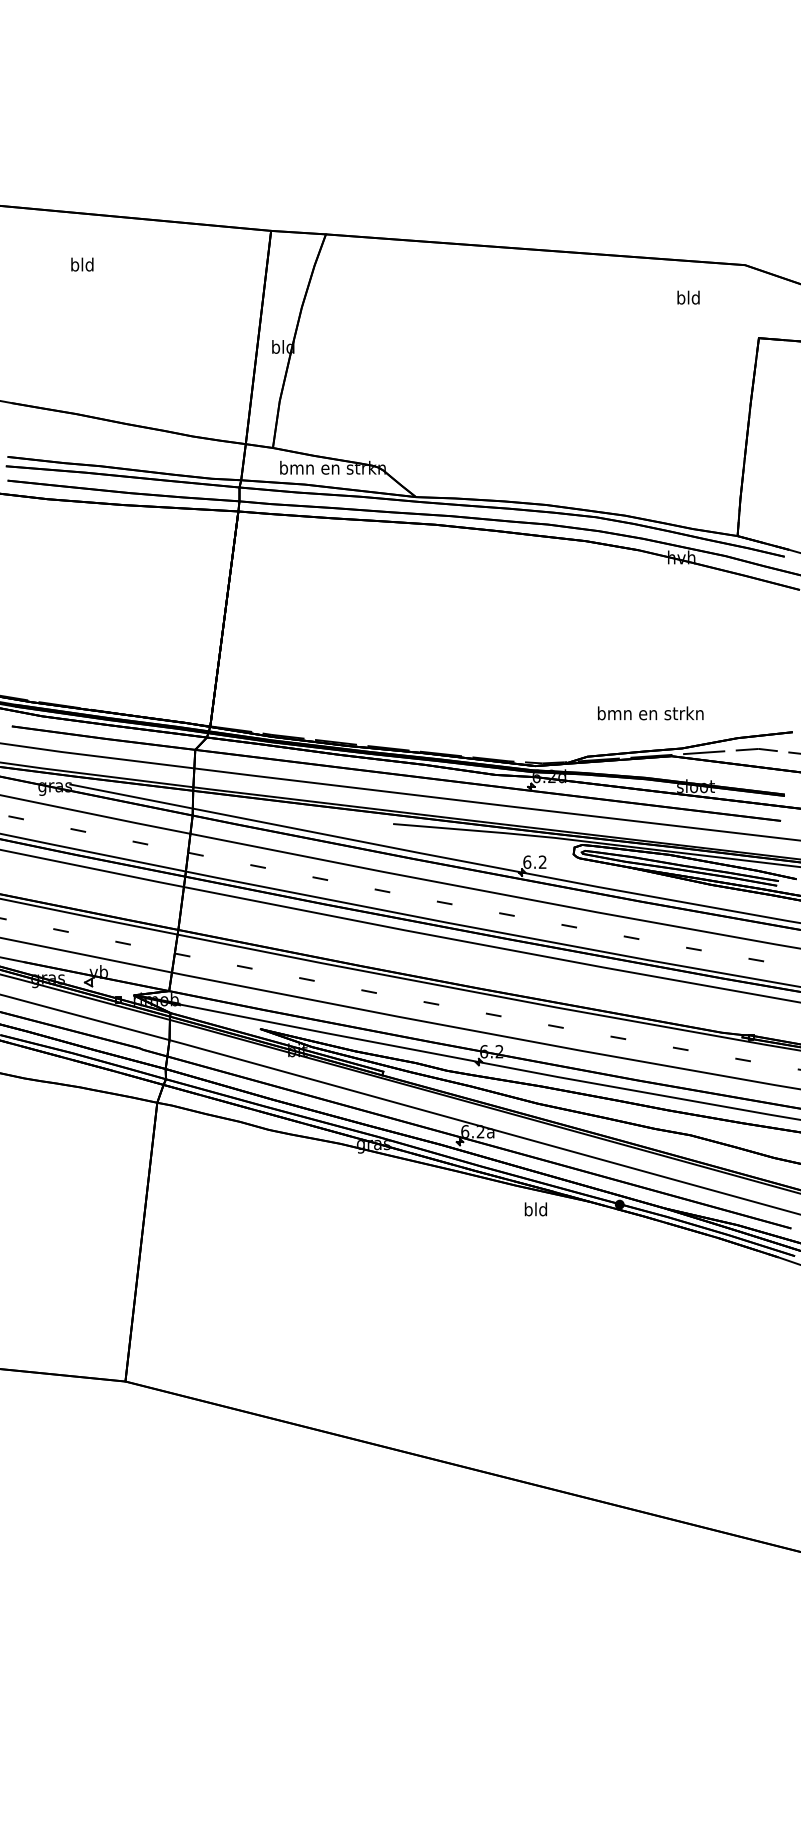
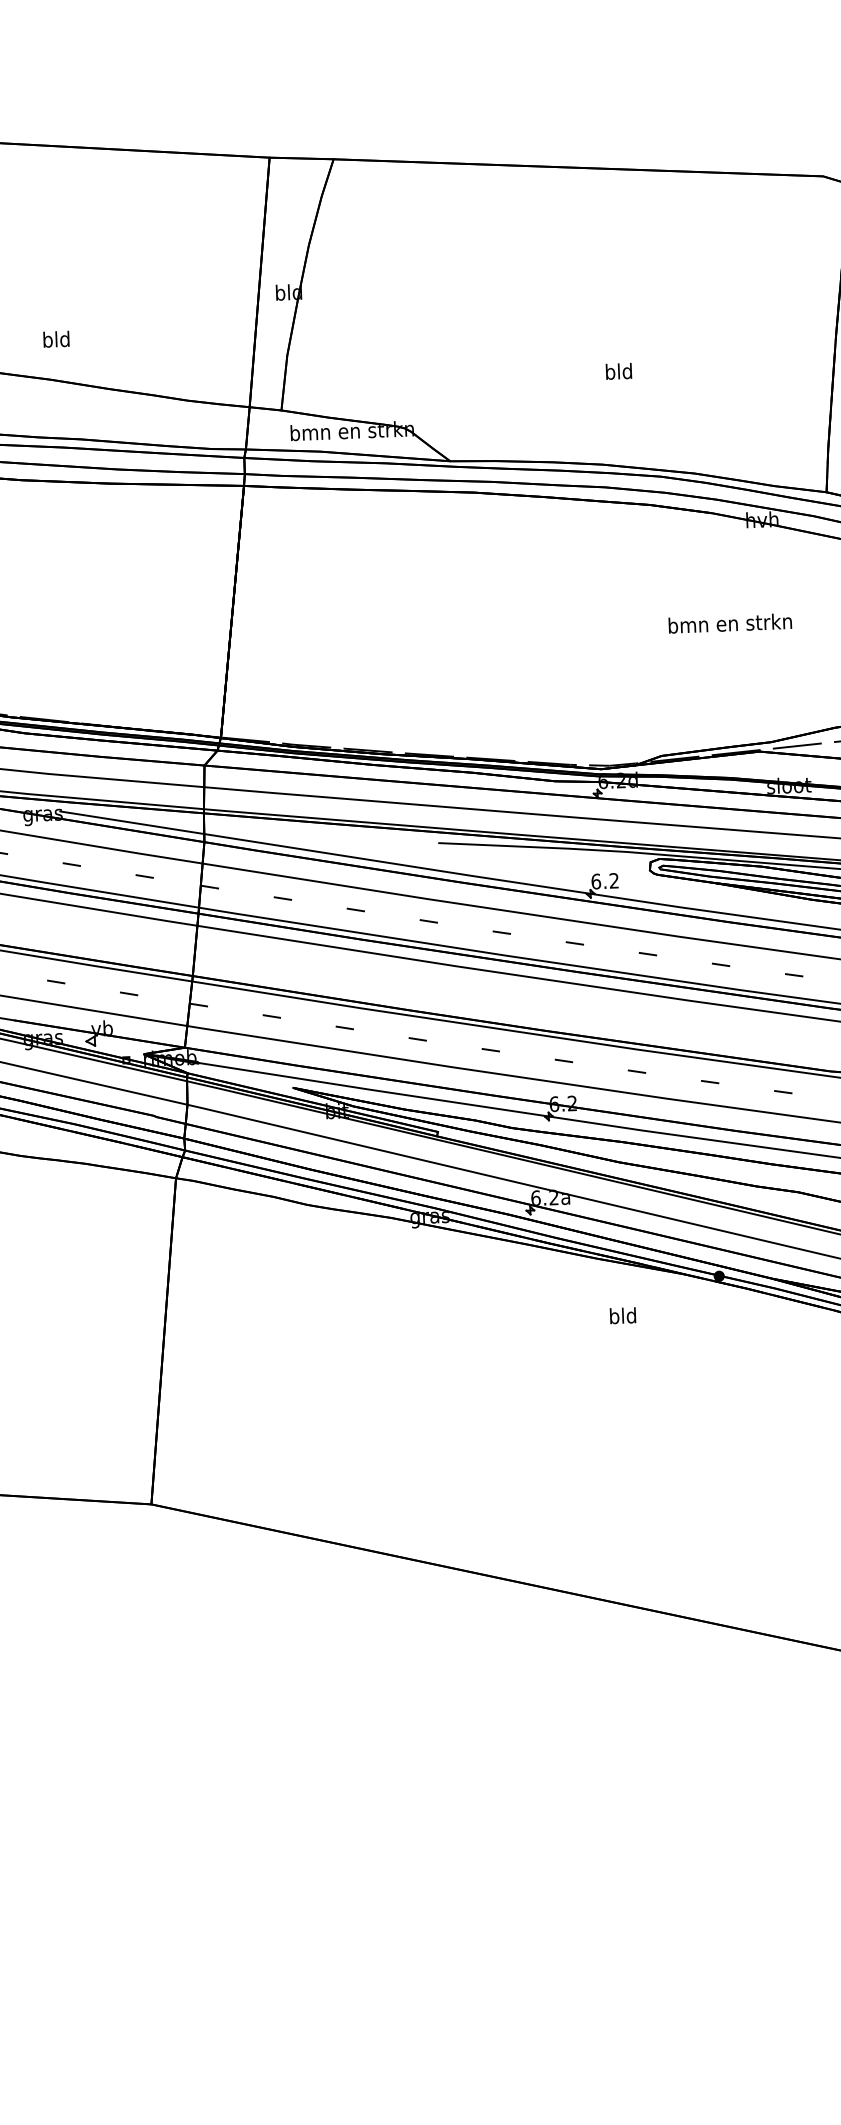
text: (82, 264) -> (56, 339), moved
text: (688, 297) -> (618, 371), moved
text: (650, 713) -> (730, 623), moved
text: (535, 1209) -> (622, 1315), moved

